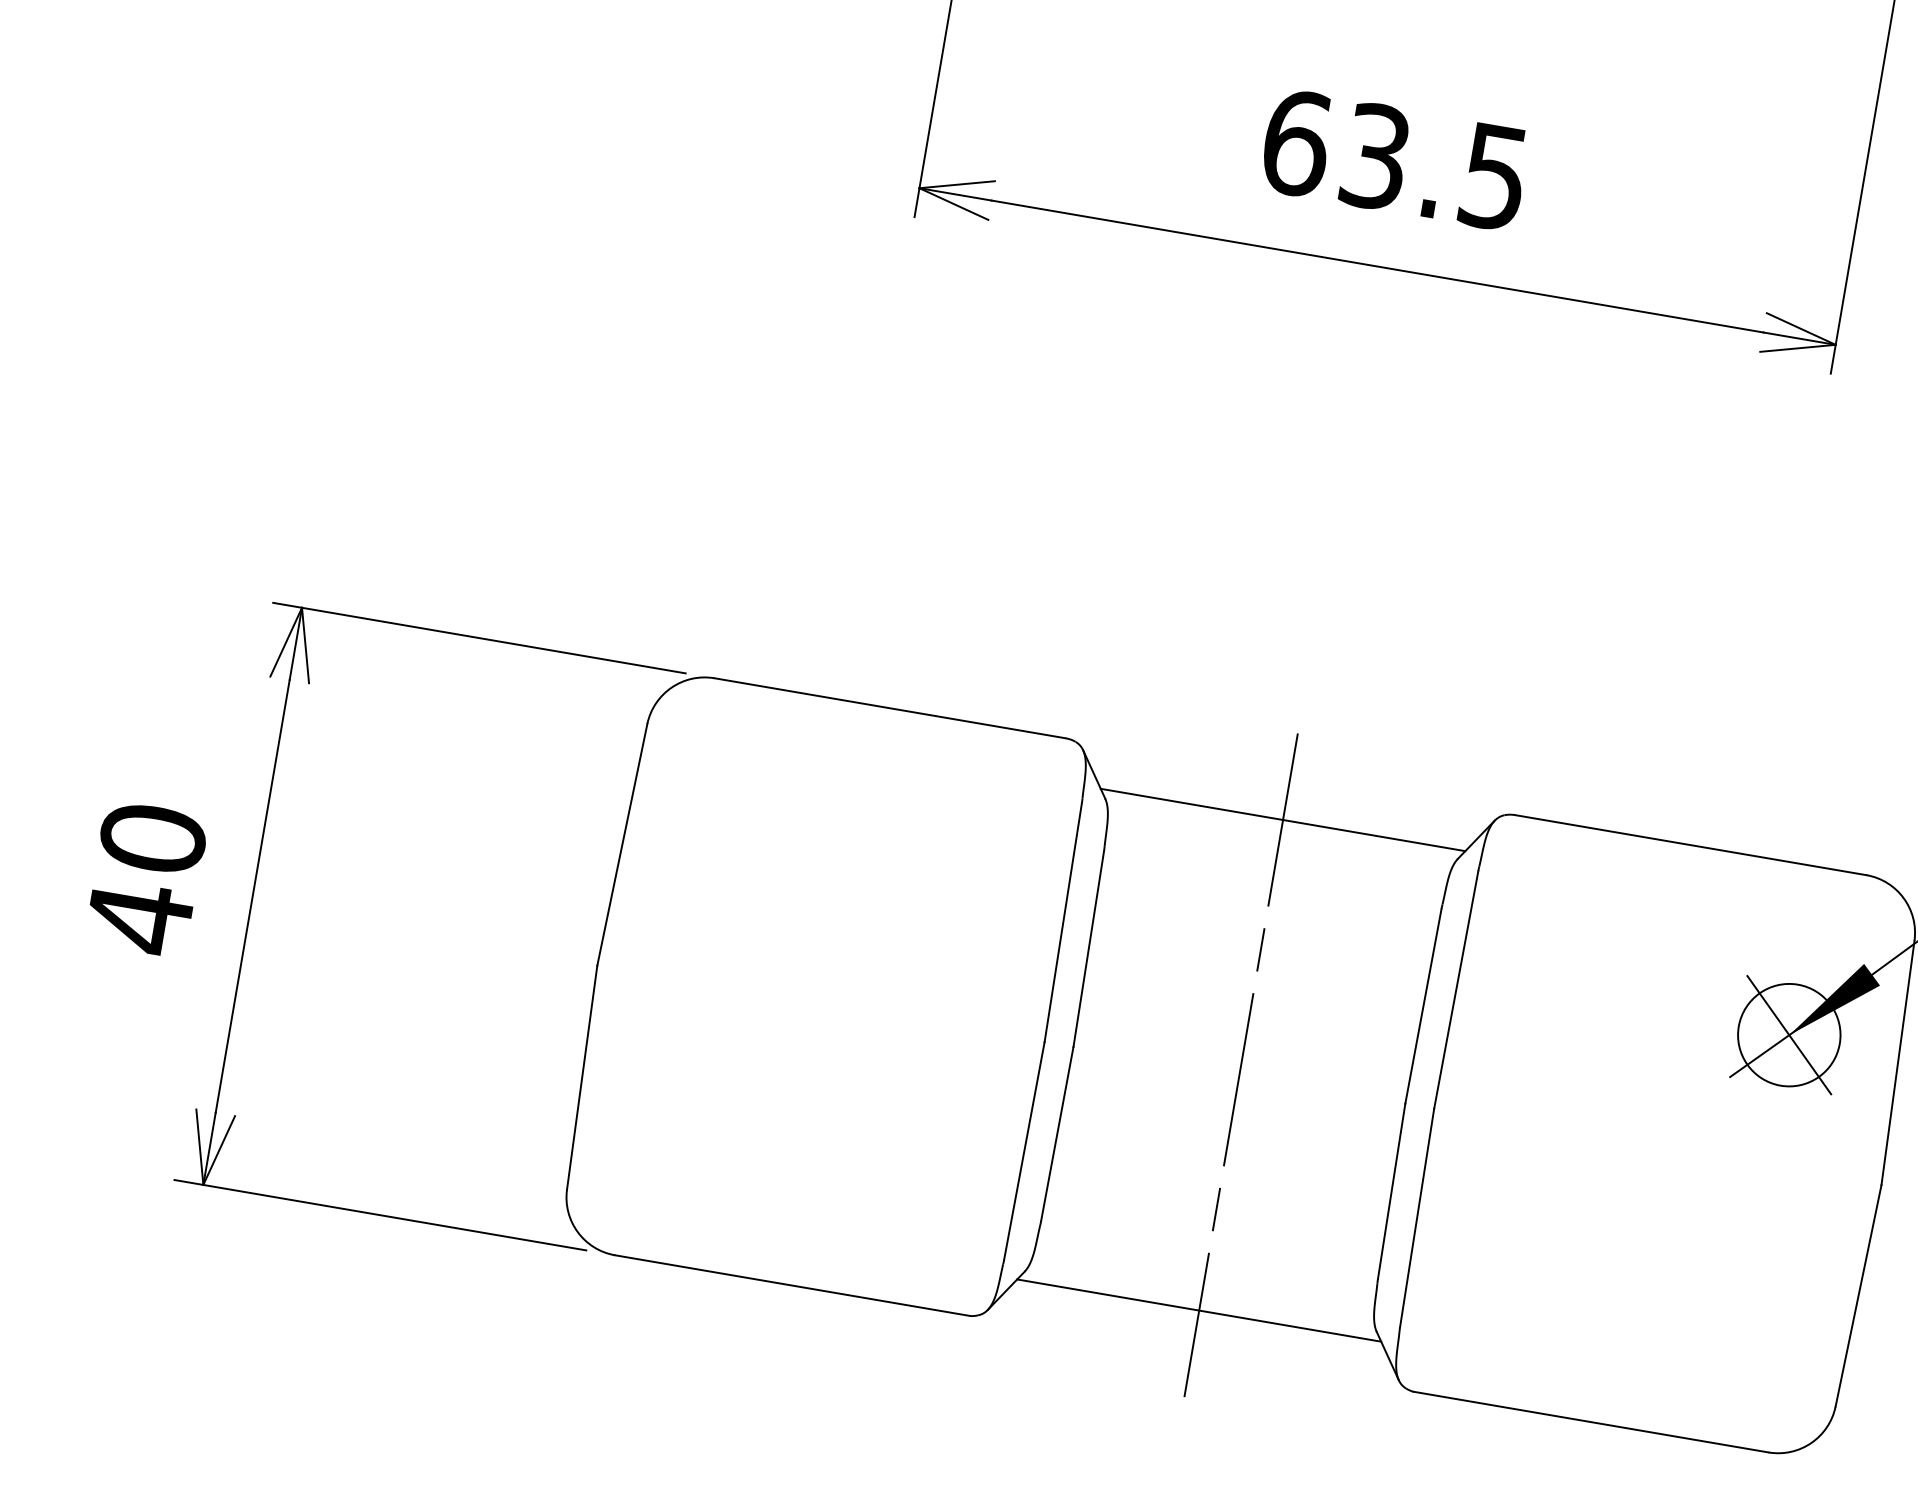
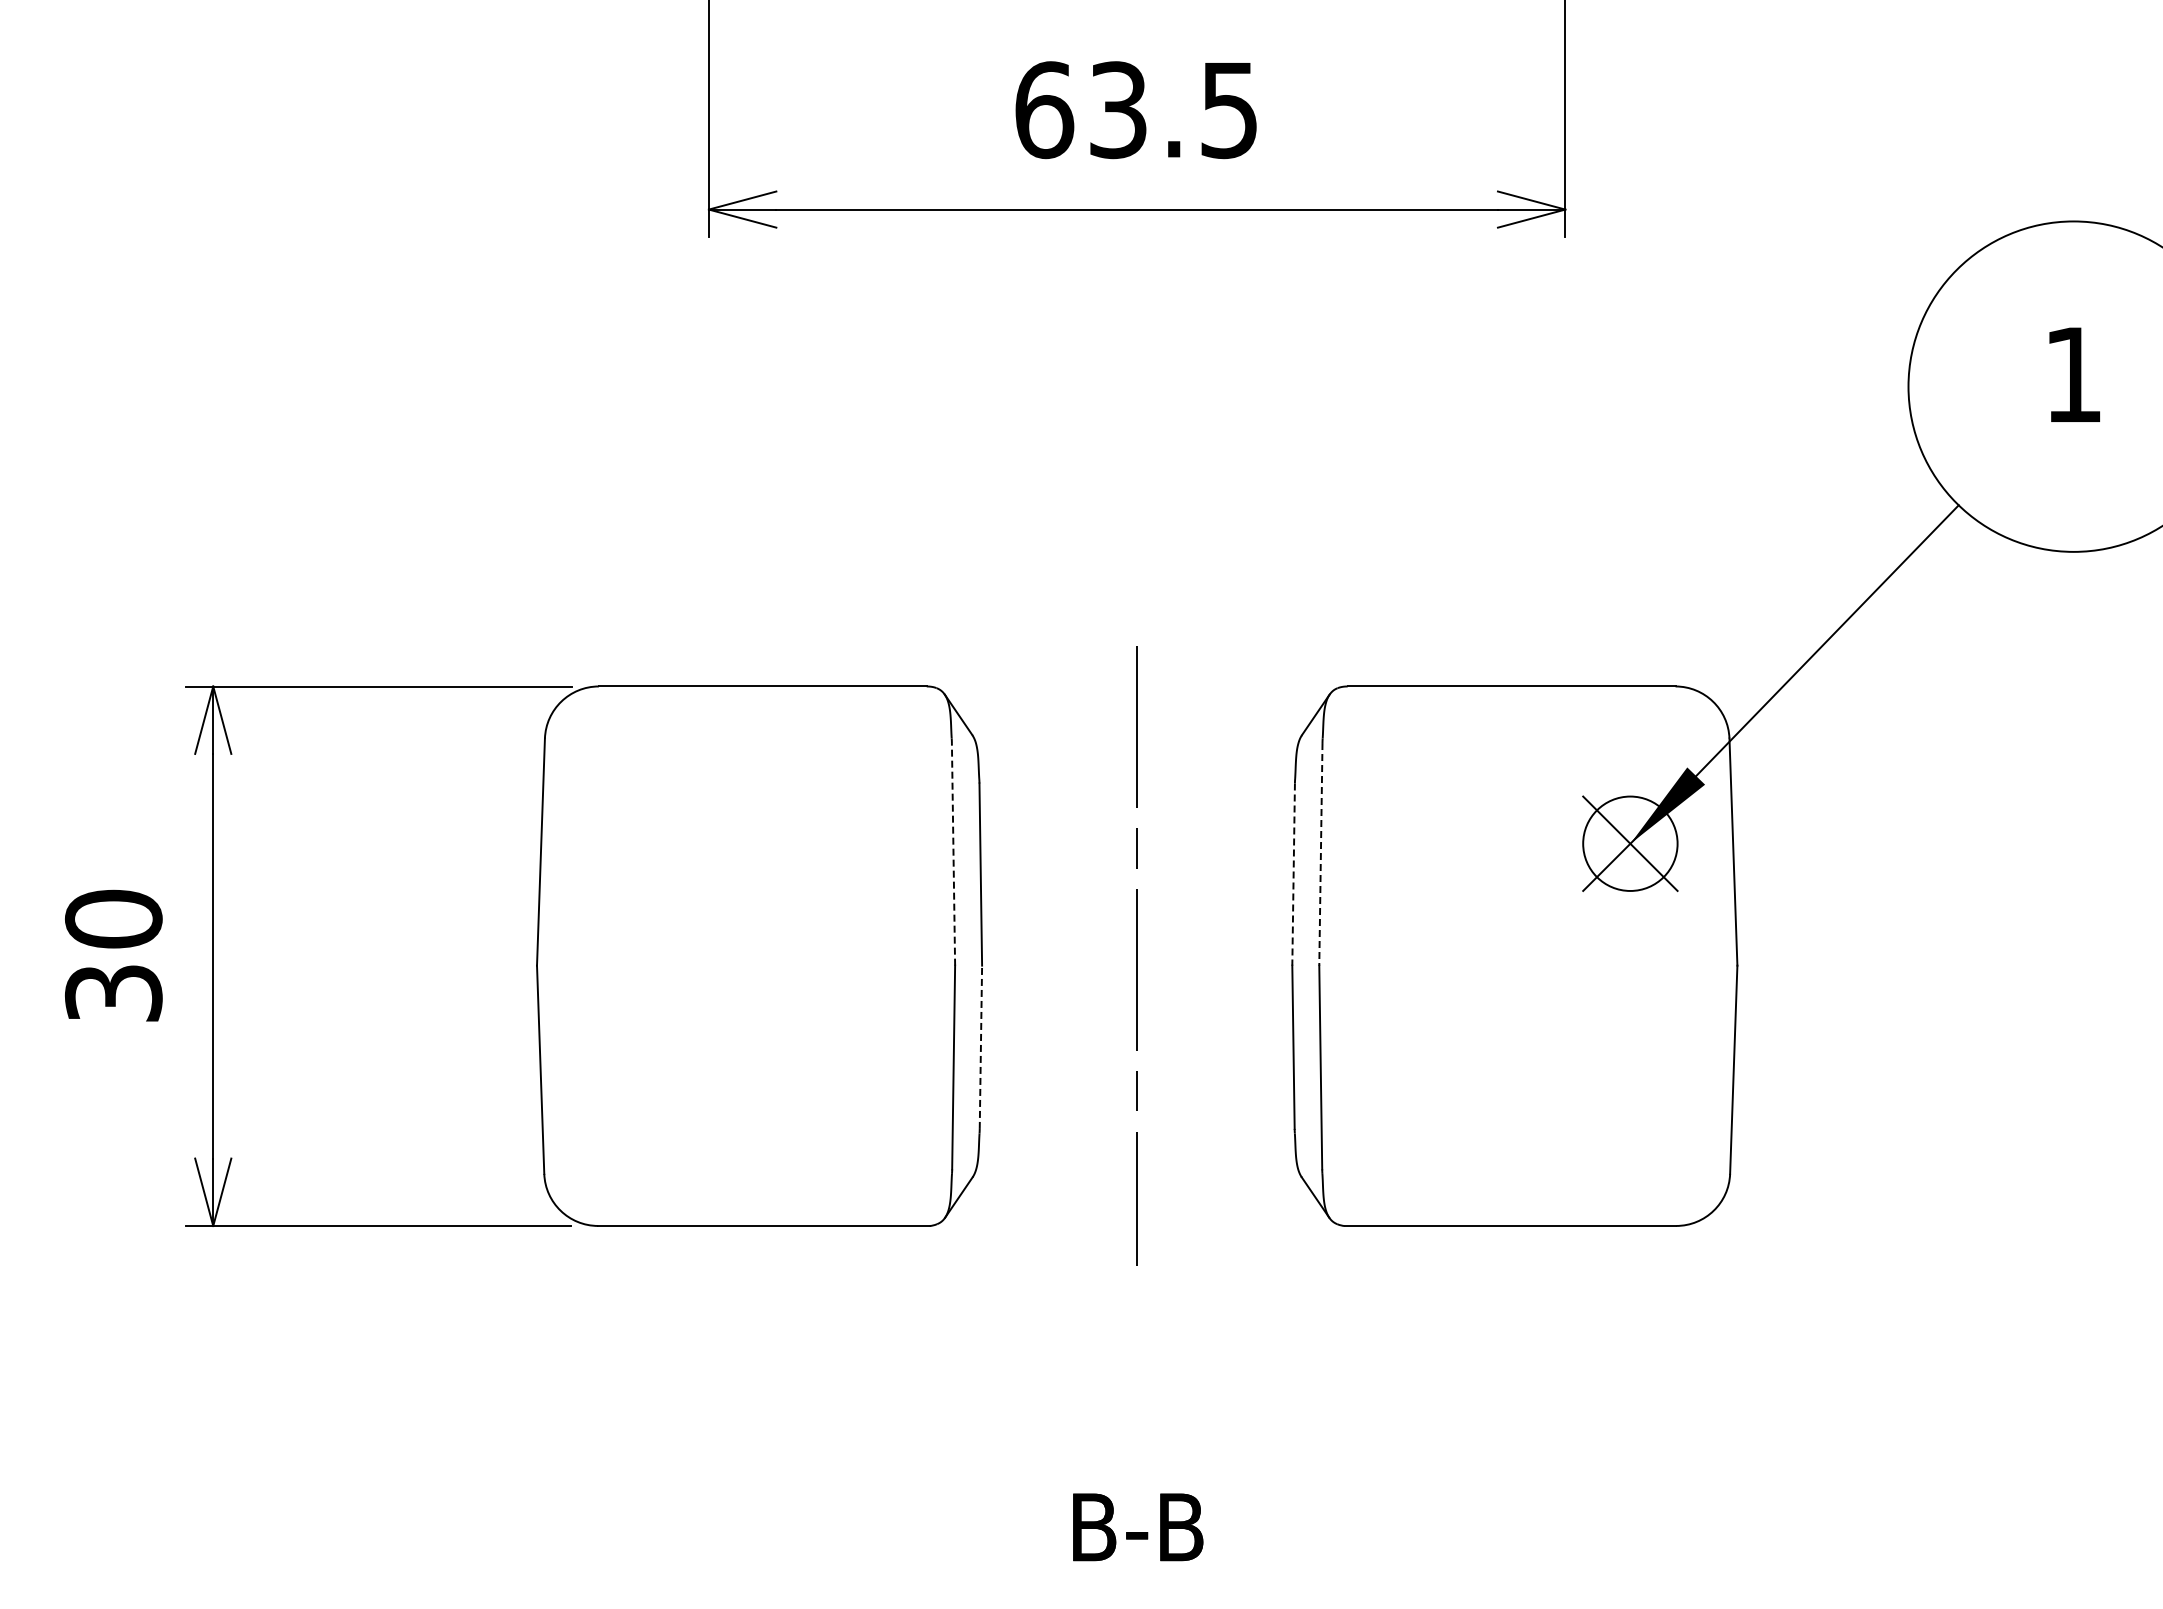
line: (1282, 819) -> (1136, 726), removed
text: (139, 917) -> (113, 993), 40 -> 30
line: (1063, 921) -> (953, 853), solid -> dashed
line: (1455, 989) -> (1320, 854), solid -> dashed
line: (1423, 1007) -> (1293, 875), solid -> dashed
line: (1056, 1134) -> (980, 1047), solid -> dashed
line: (1199, 1310) -> (1137, 1185), removed

